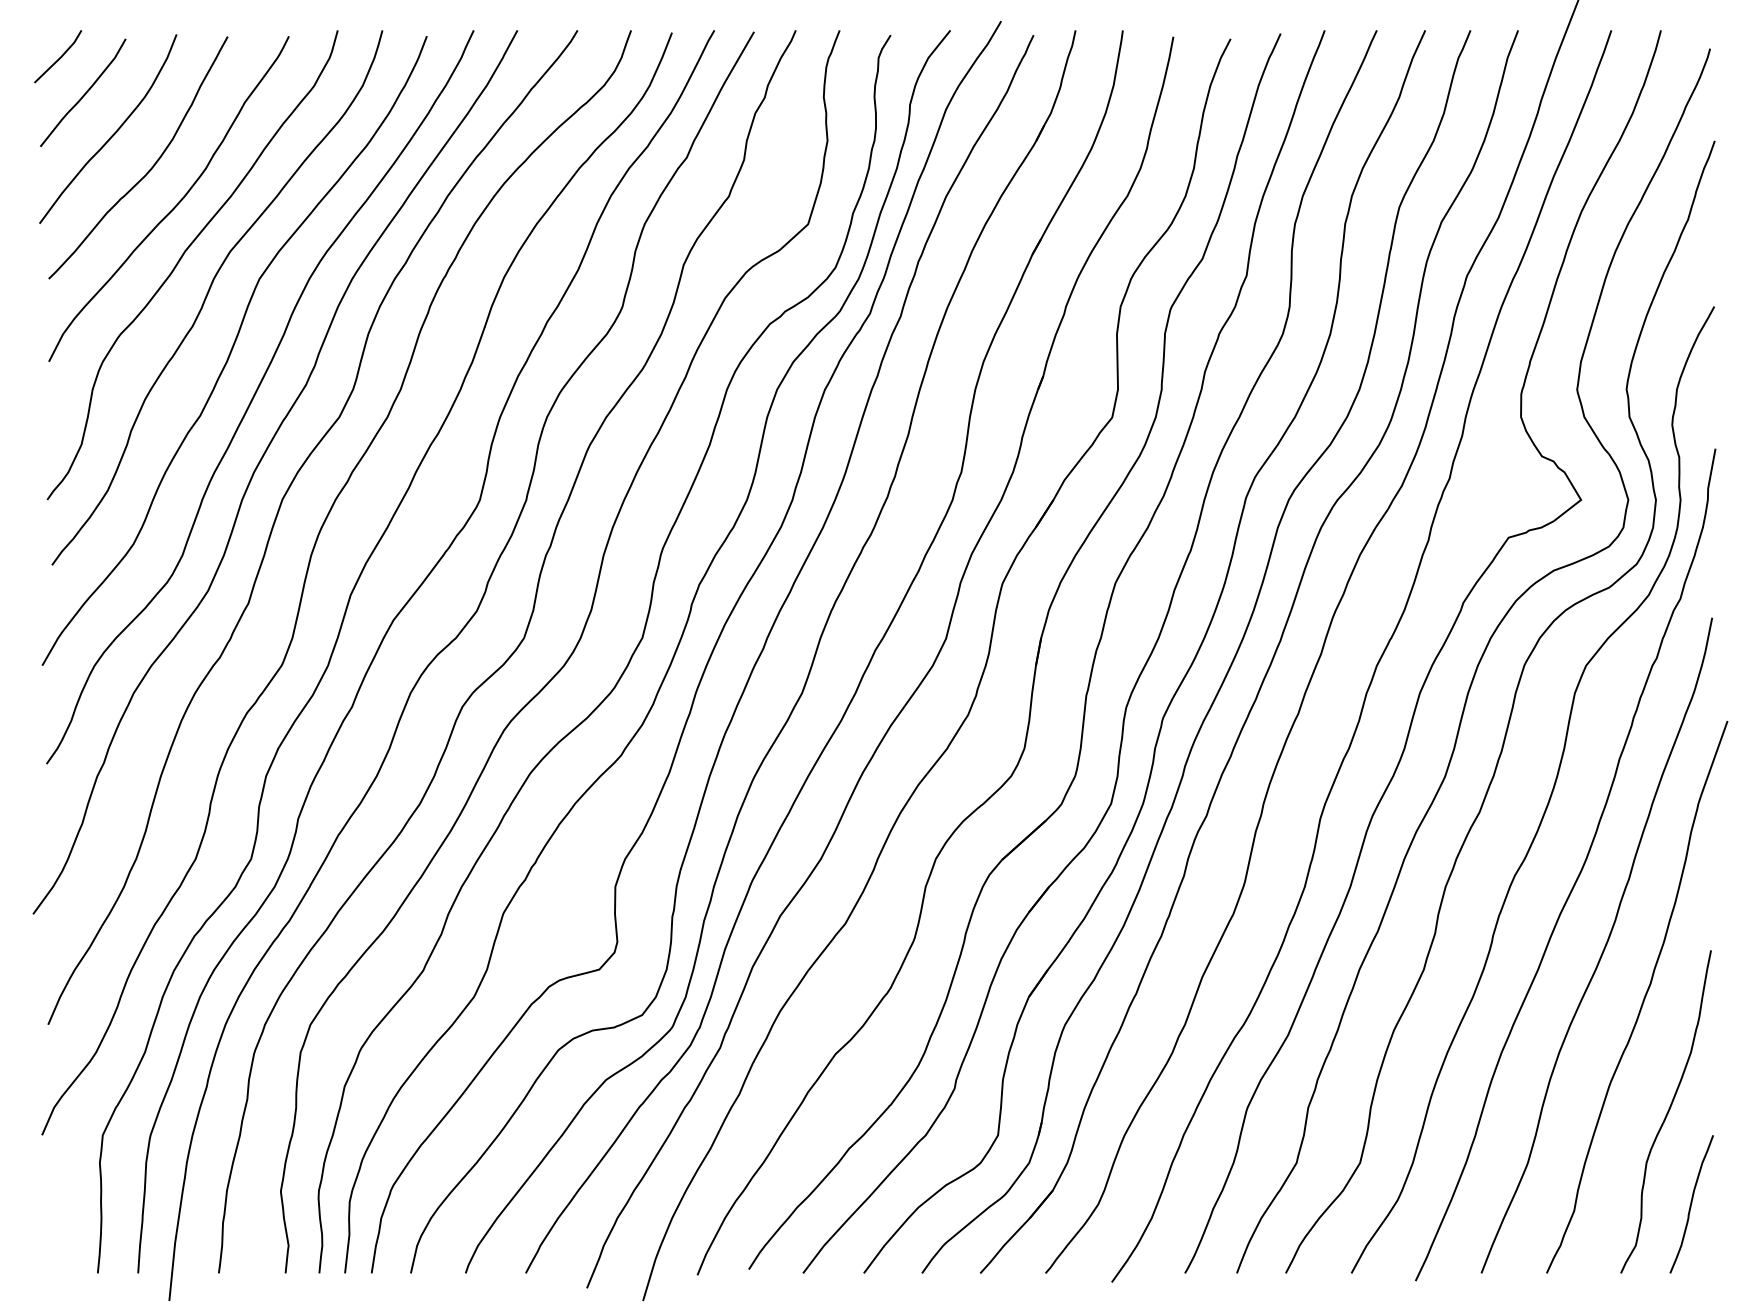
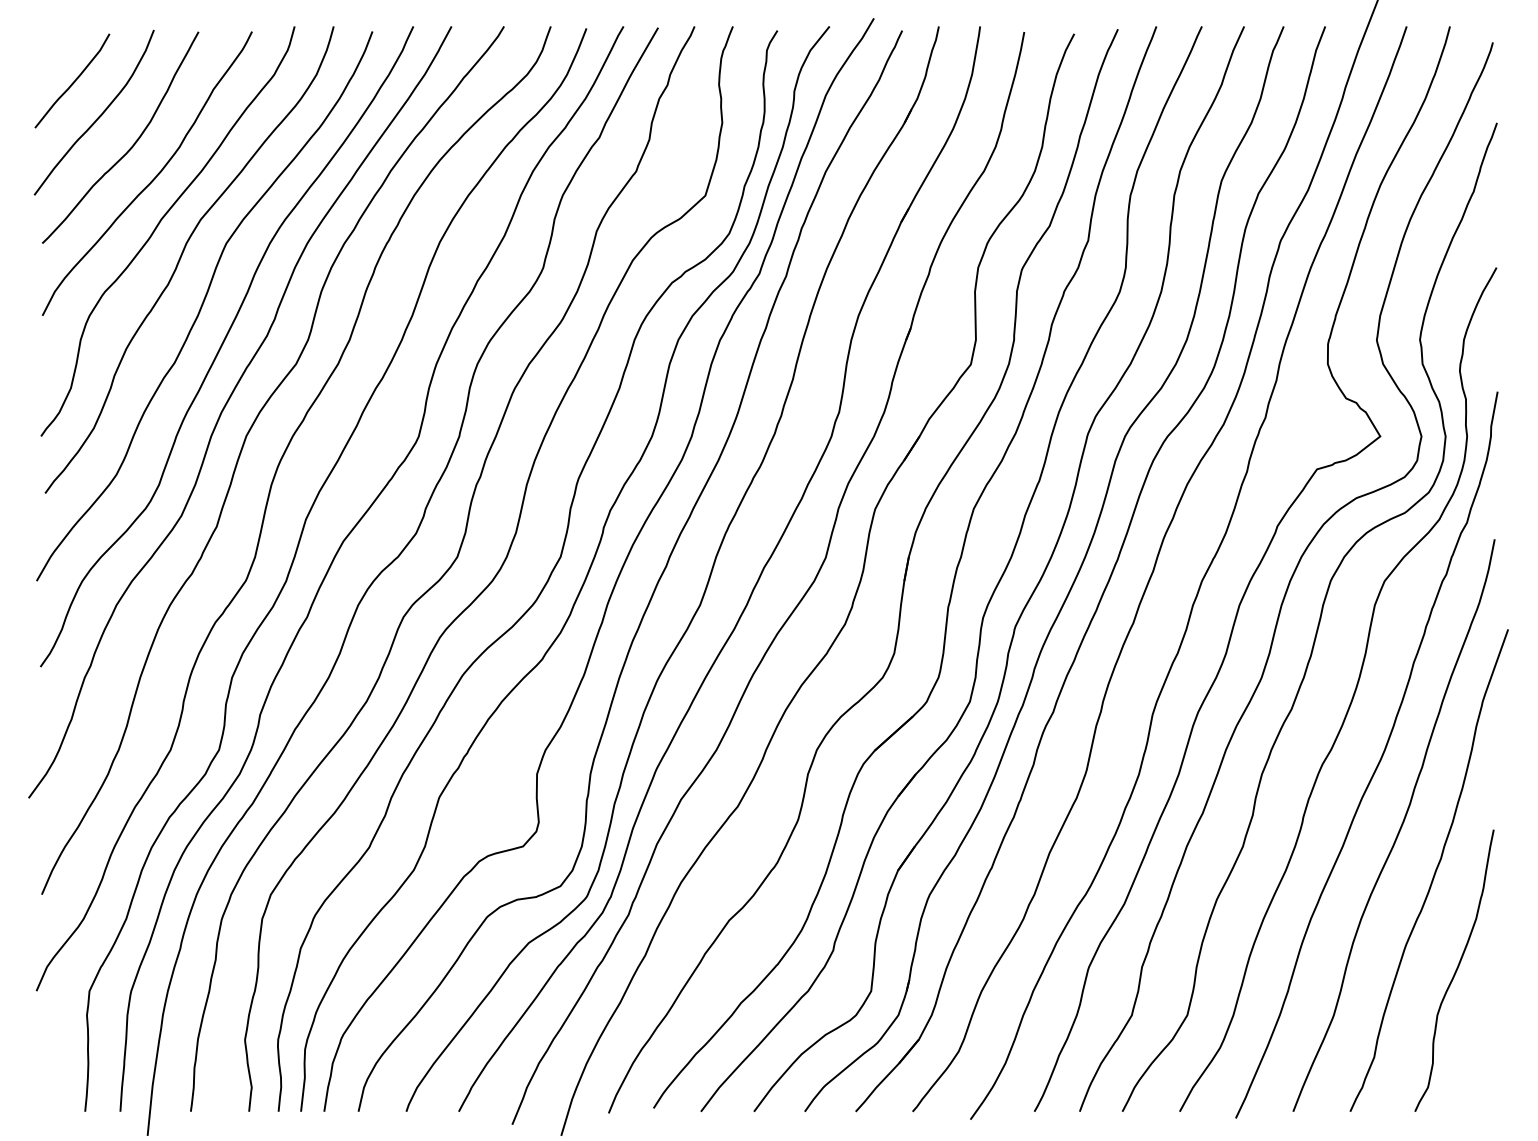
line: (59, 57) -> (51, 50), removed
curve: (1691, 1204) -> (1476, 1051), removed

